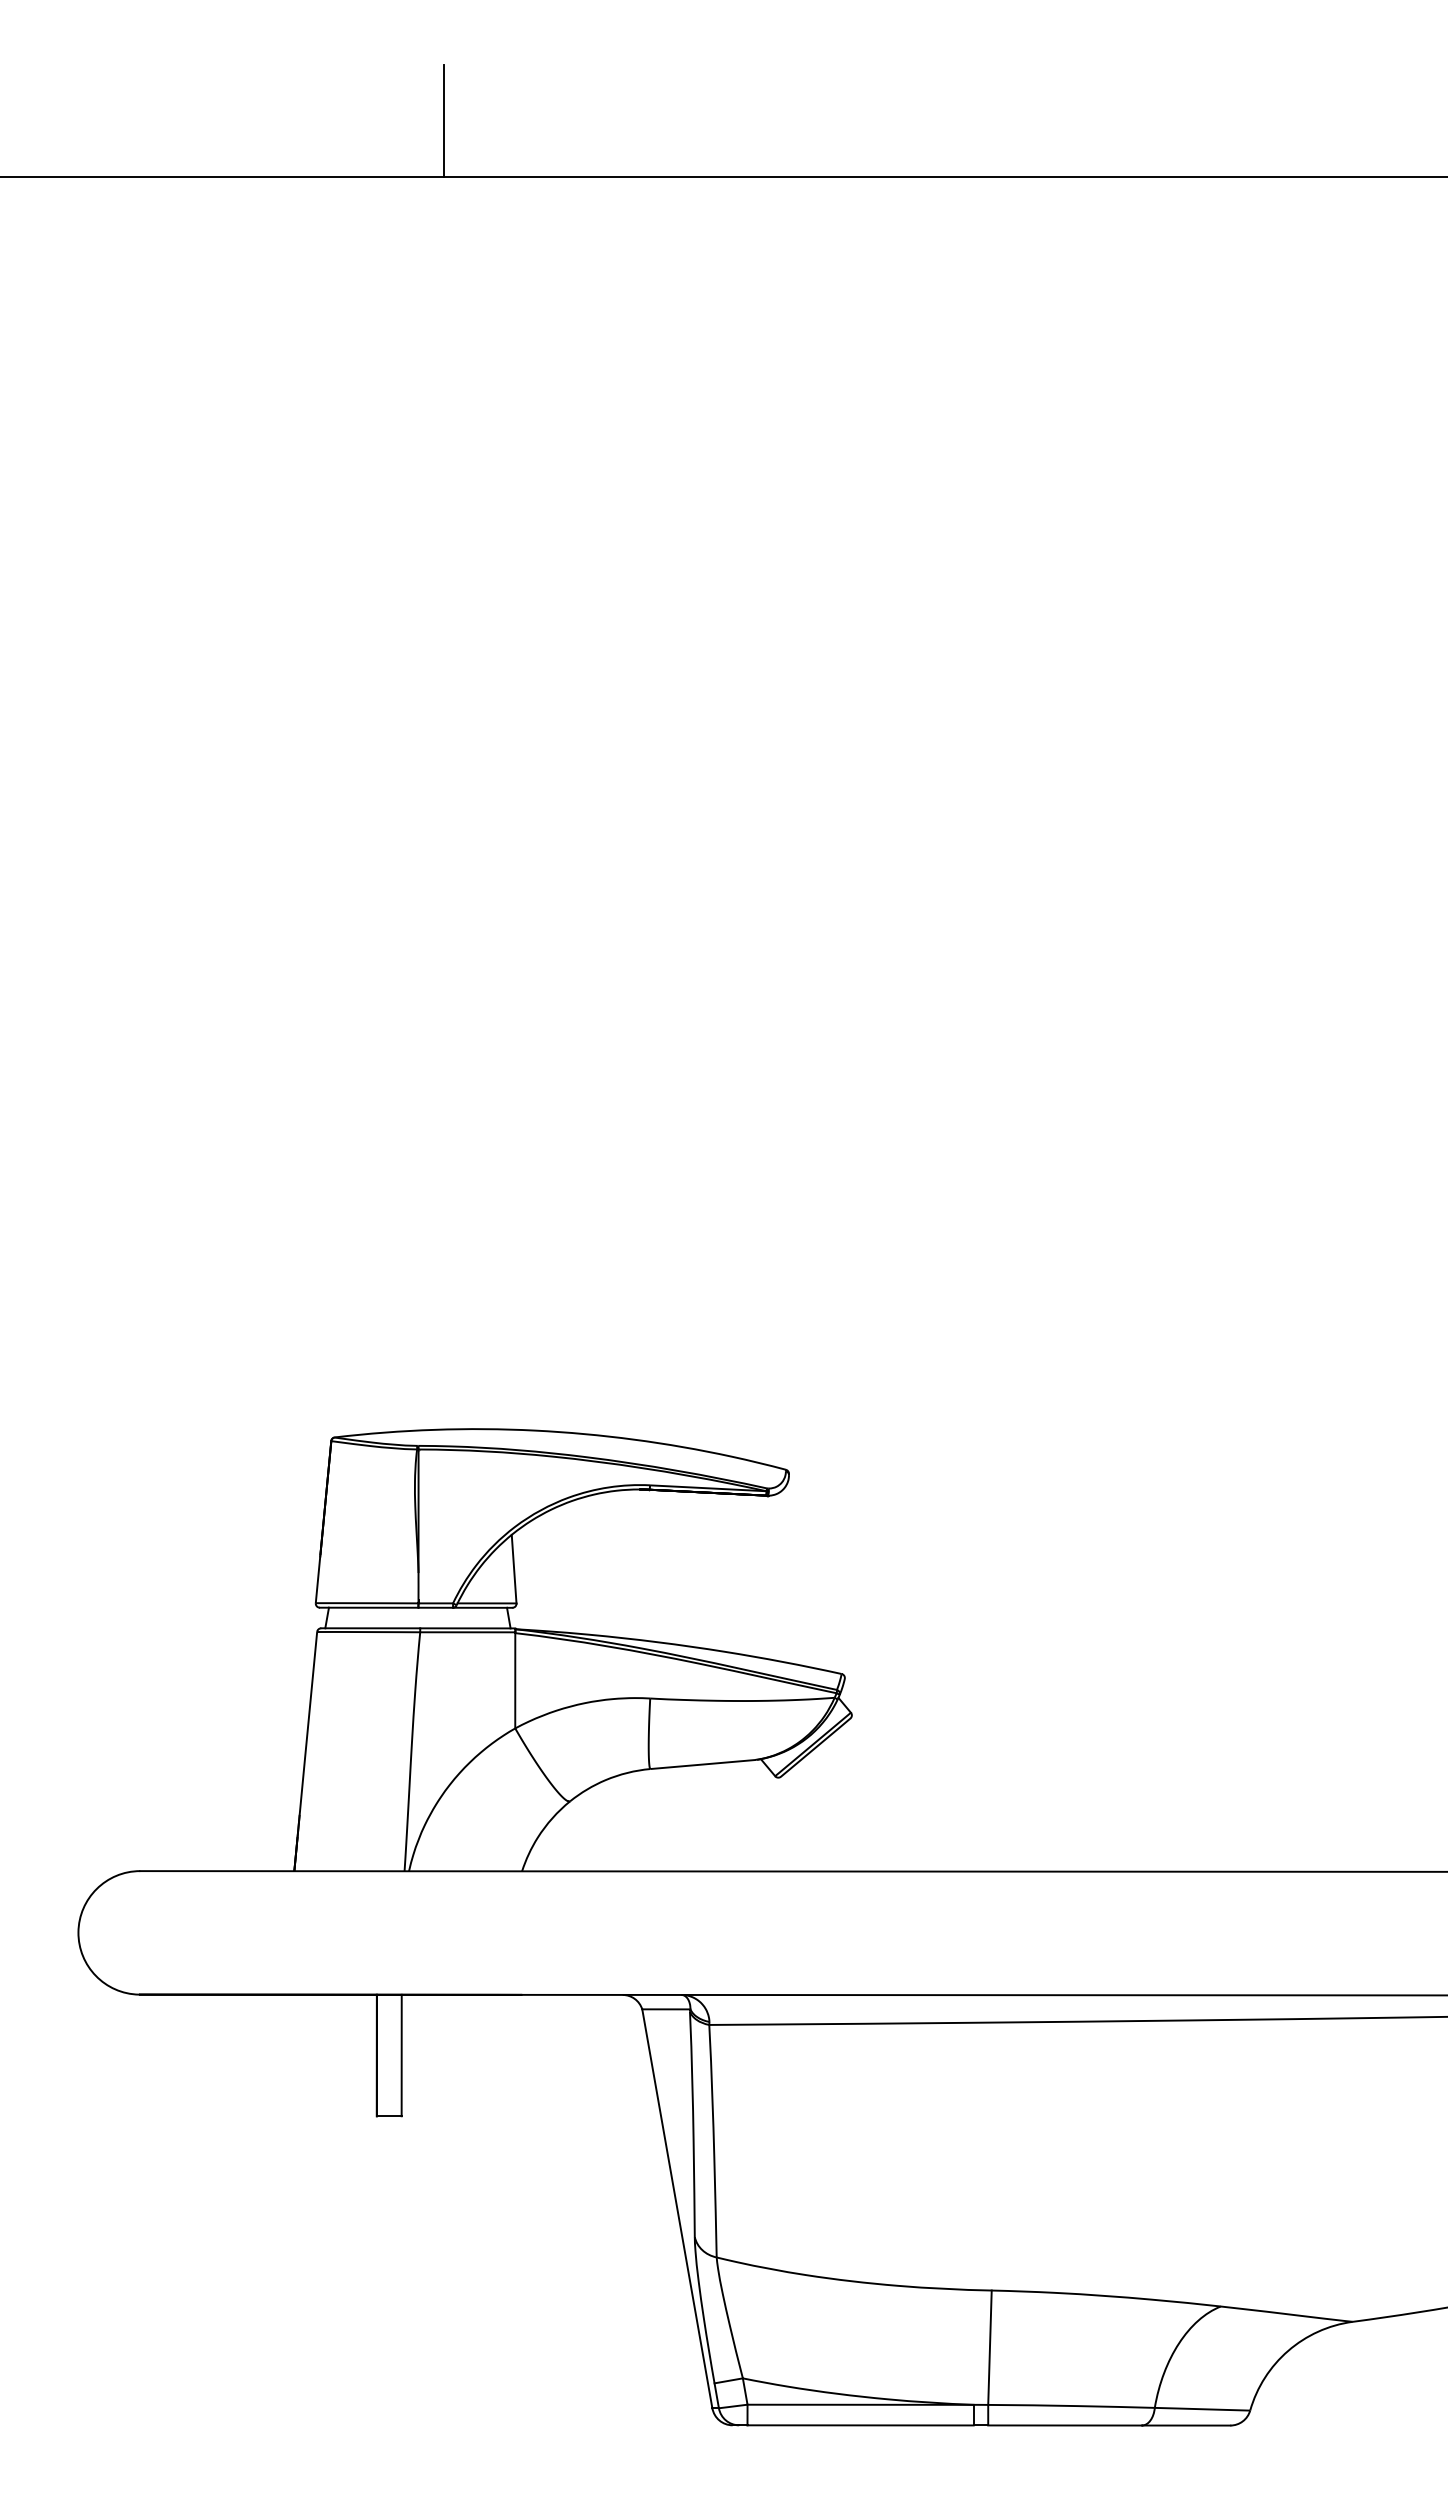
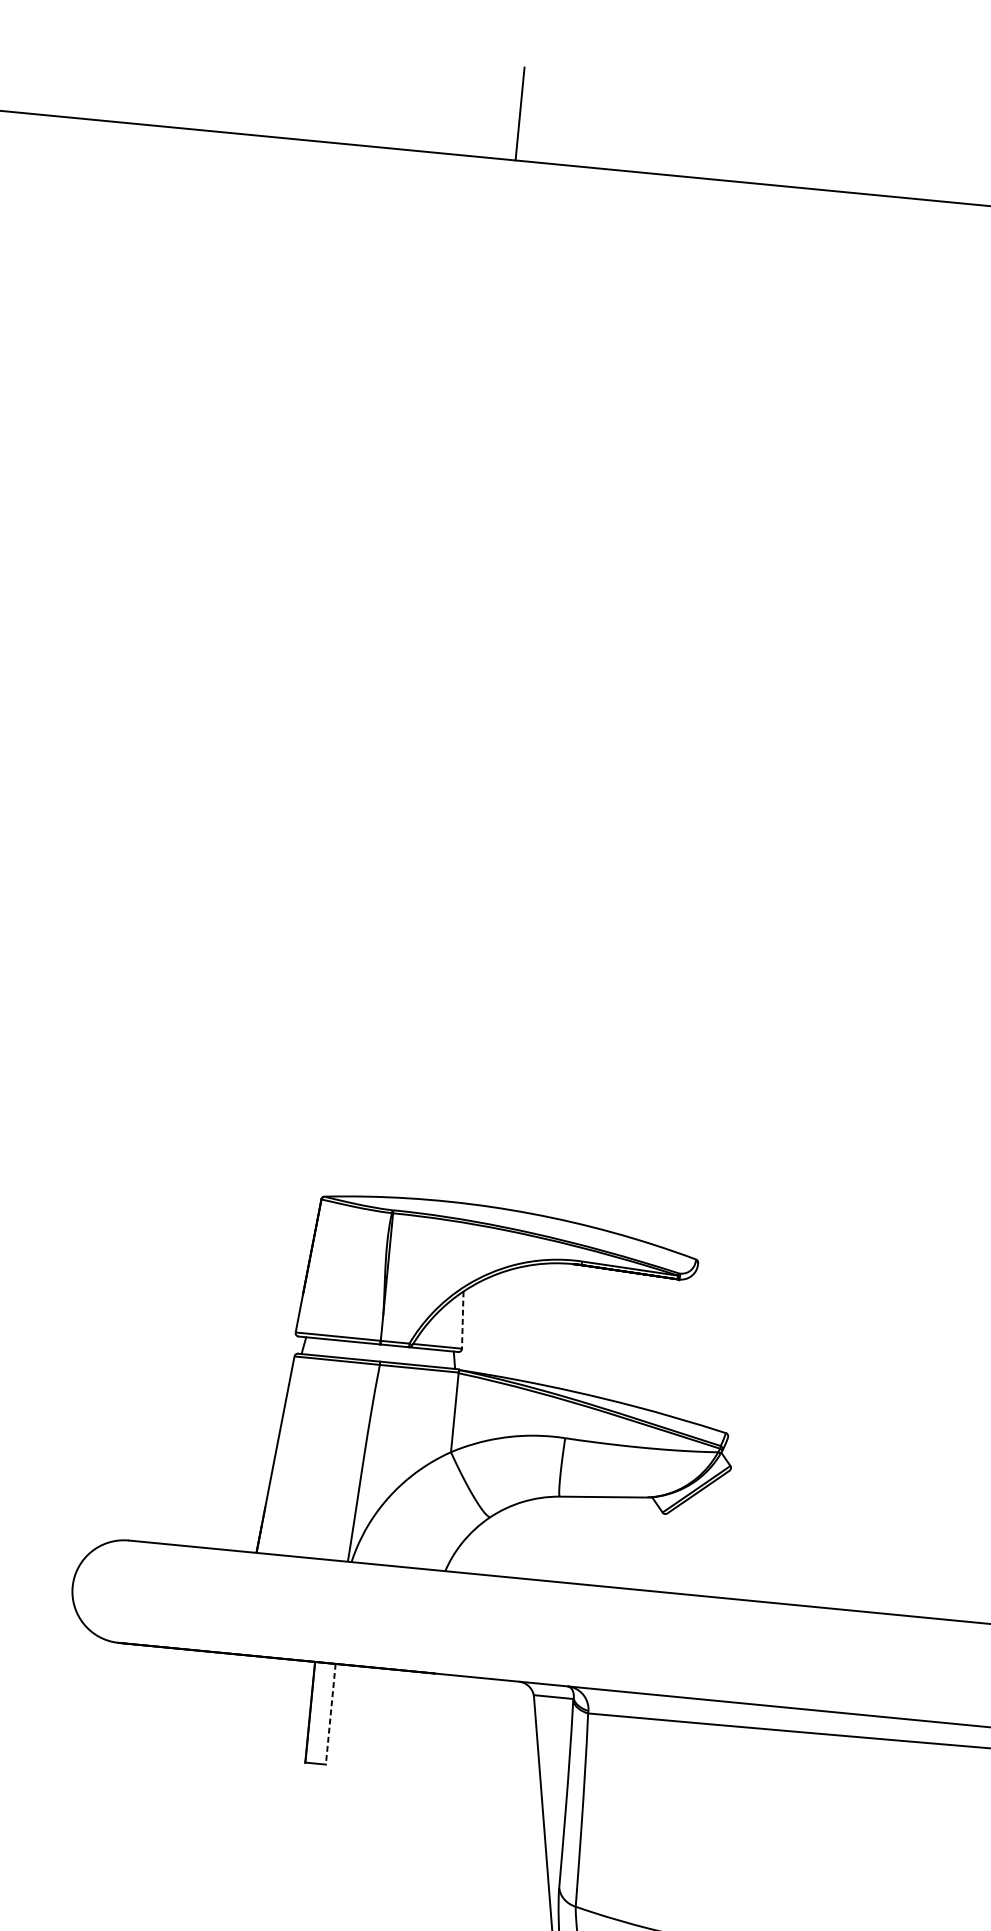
line: (514, 1569) -> (463, 1320), solid -> dashed
line: (401, 2055) -> (330, 1714), solid -> dashed

